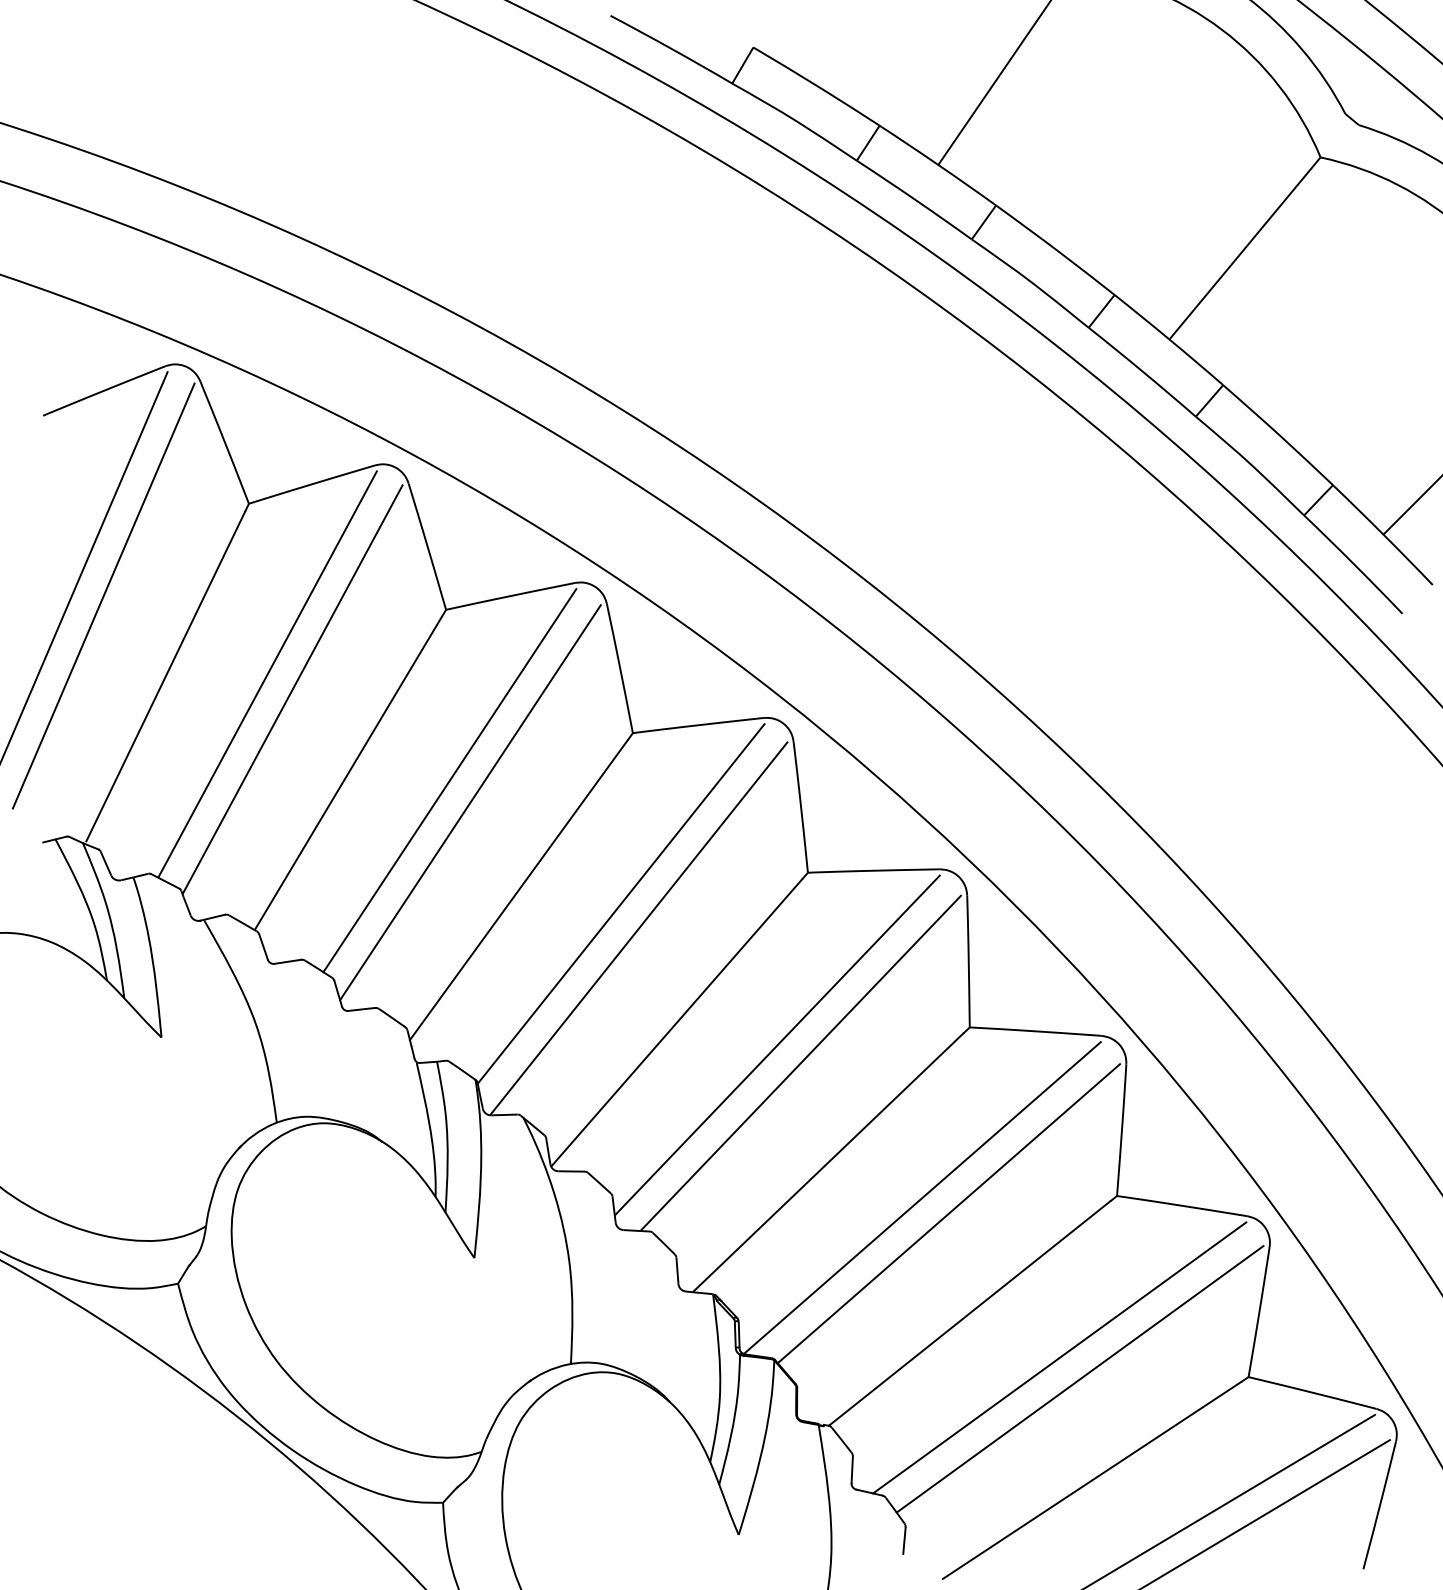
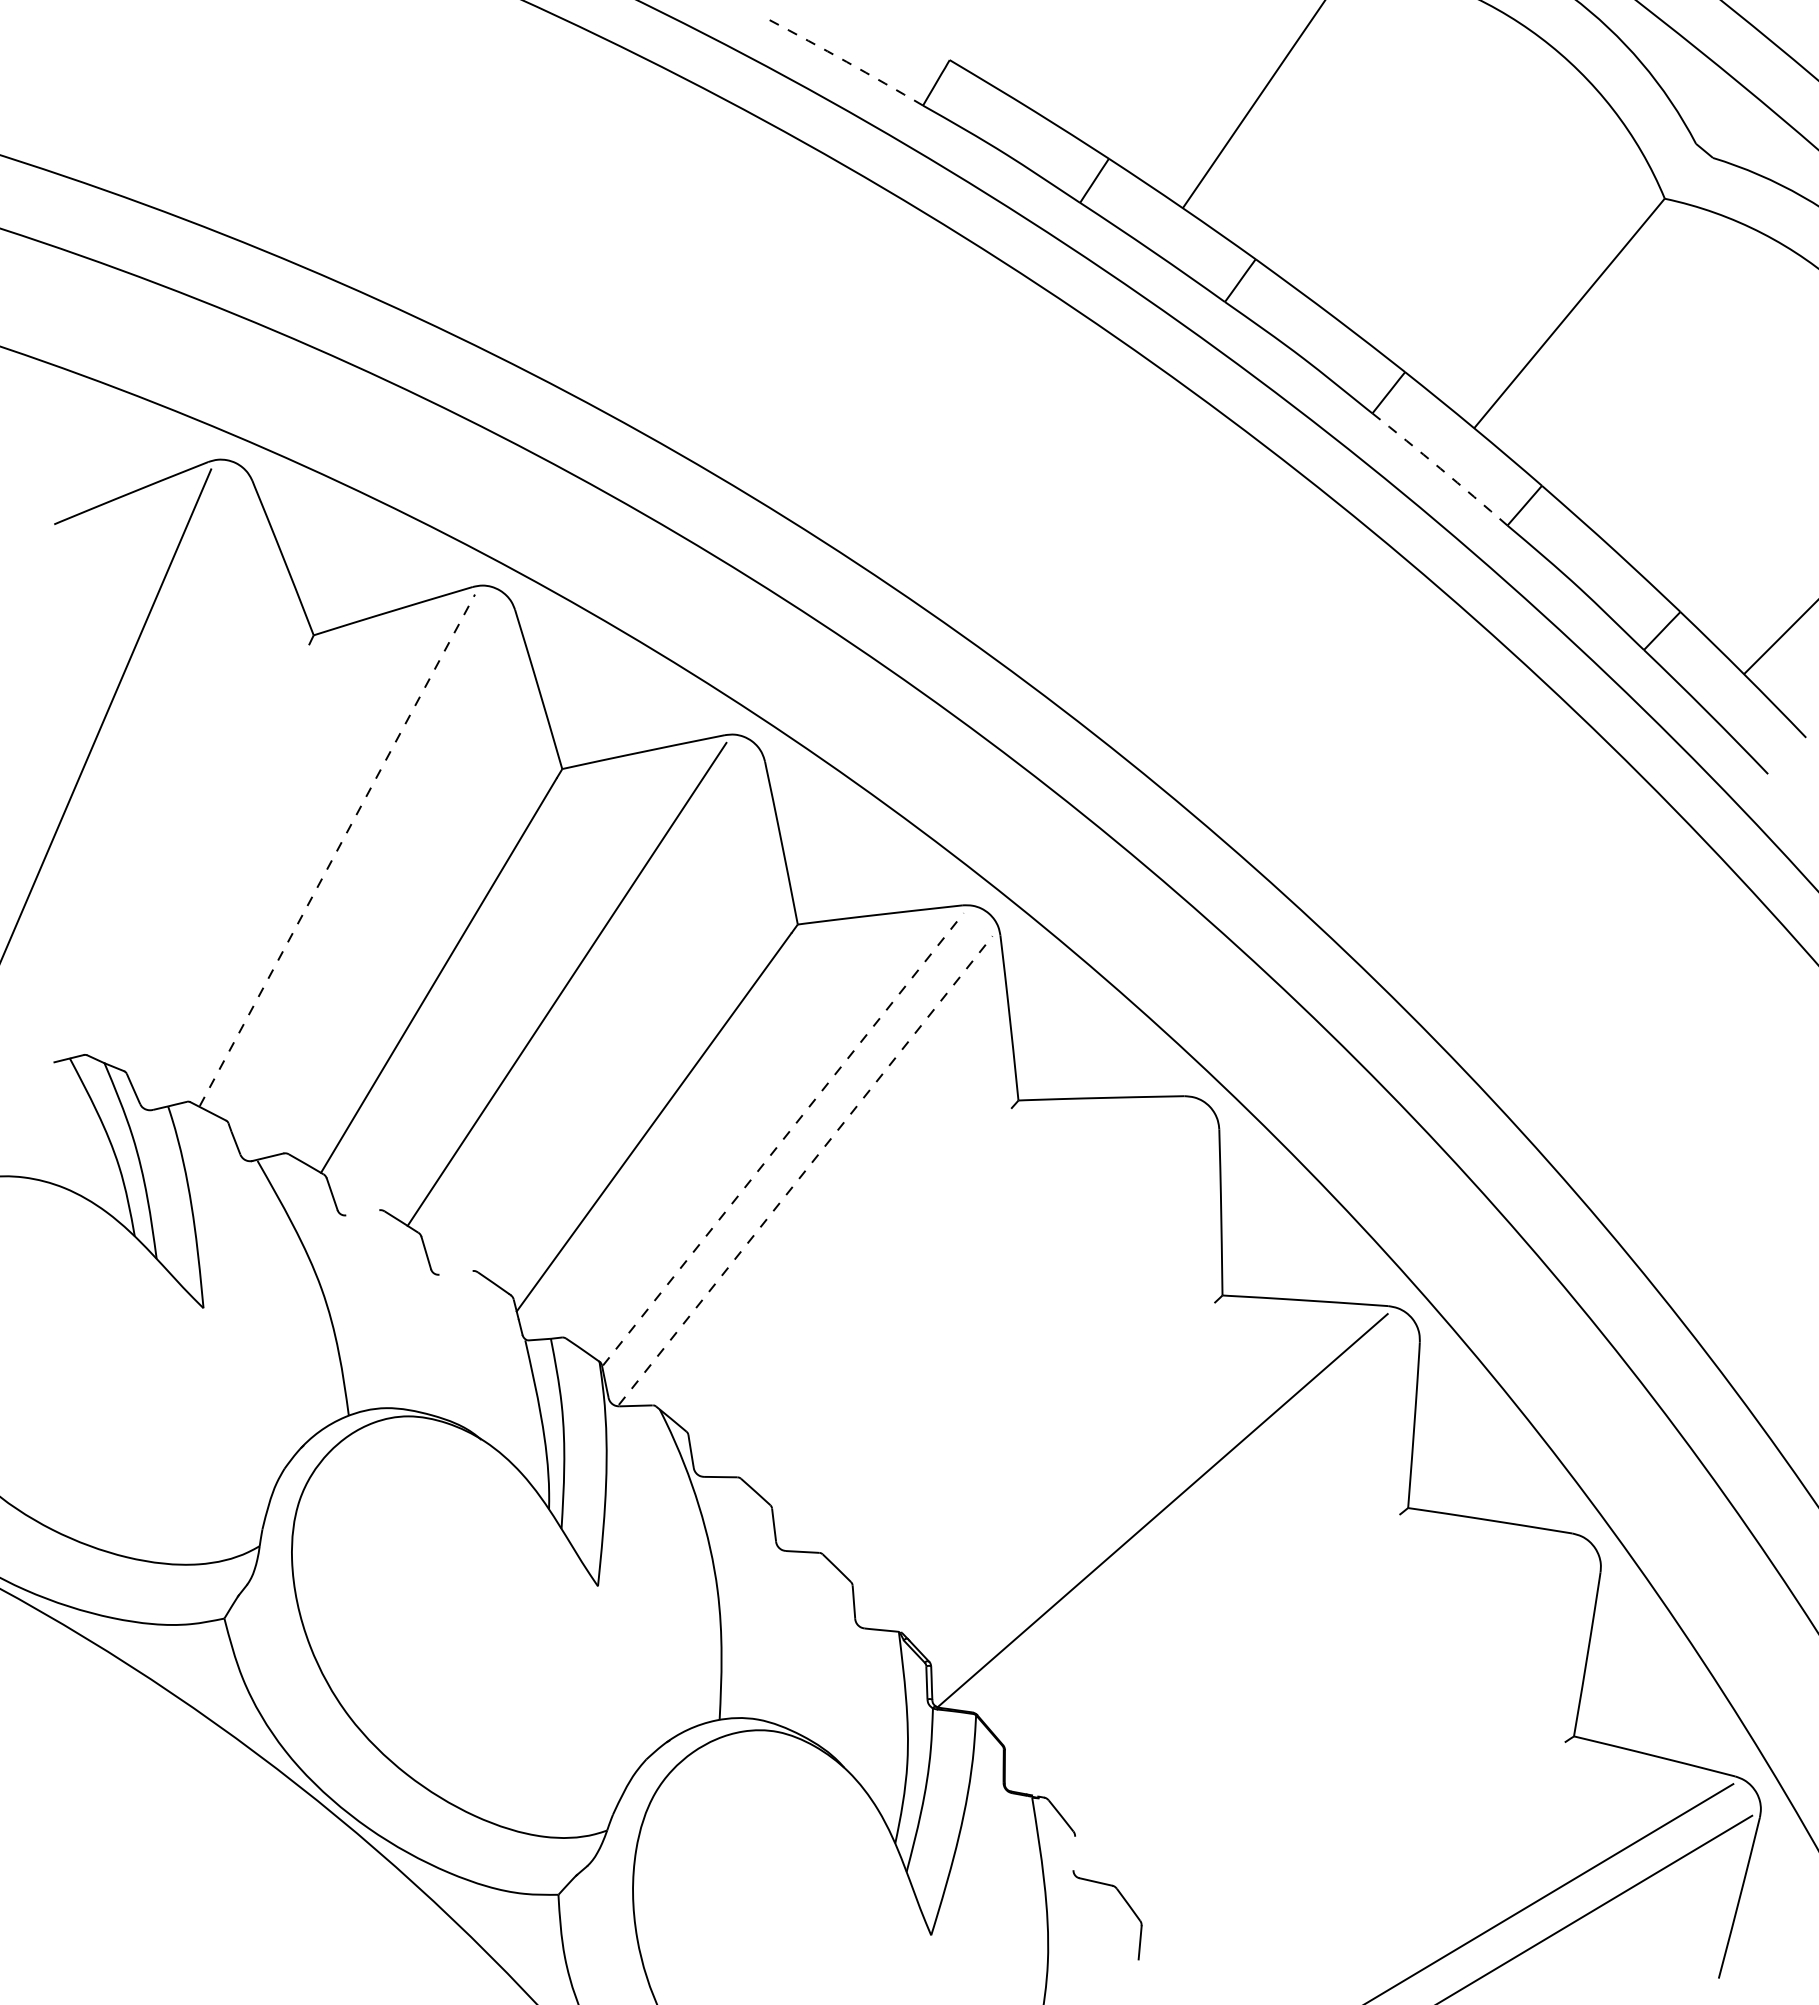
arc: (671, 48) -> (846, 61), solid -> dashed
arc: (1142, 371) -> (1440, 468), solid -> dashed
line: (103, 595) -> (130, 751), removed
line: (267, 673) -> (337, 849), solid -> dashed
line: (165, 676) -> (208, 852), removed
line: (292, 689) -> (368, 869), removed
line: (470, 802) -> (592, 1012), removed
line: (621, 902) -> (783, 1138), solid -> dashed
line: (639, 928) -> (805, 1170), solid -> dashed
line: (287, 961) -> (362, 1212), removed
line: (361, 1009) -> (455, 1272), removed
line: (677, 1022) -> (853, 1289), removed
line: (777, 1044) -> (980, 1317), removed
line: (800, 1062) -> (1009, 1339), removed
line: (828, 1162) -> (1044, 1465), removed
line: (948, 1213) -> (1195, 1529), removed
line: (968, 1312) -> (1221, 1655), removed
line: (1059, 1358) -> (1335, 1712), removed
line: (1080, 1379) -> (1361, 1739), removed
line: (852, 1470) -> (1074, 1853), removed
line: (1091, 1480) -> (1376, 1866), removed

